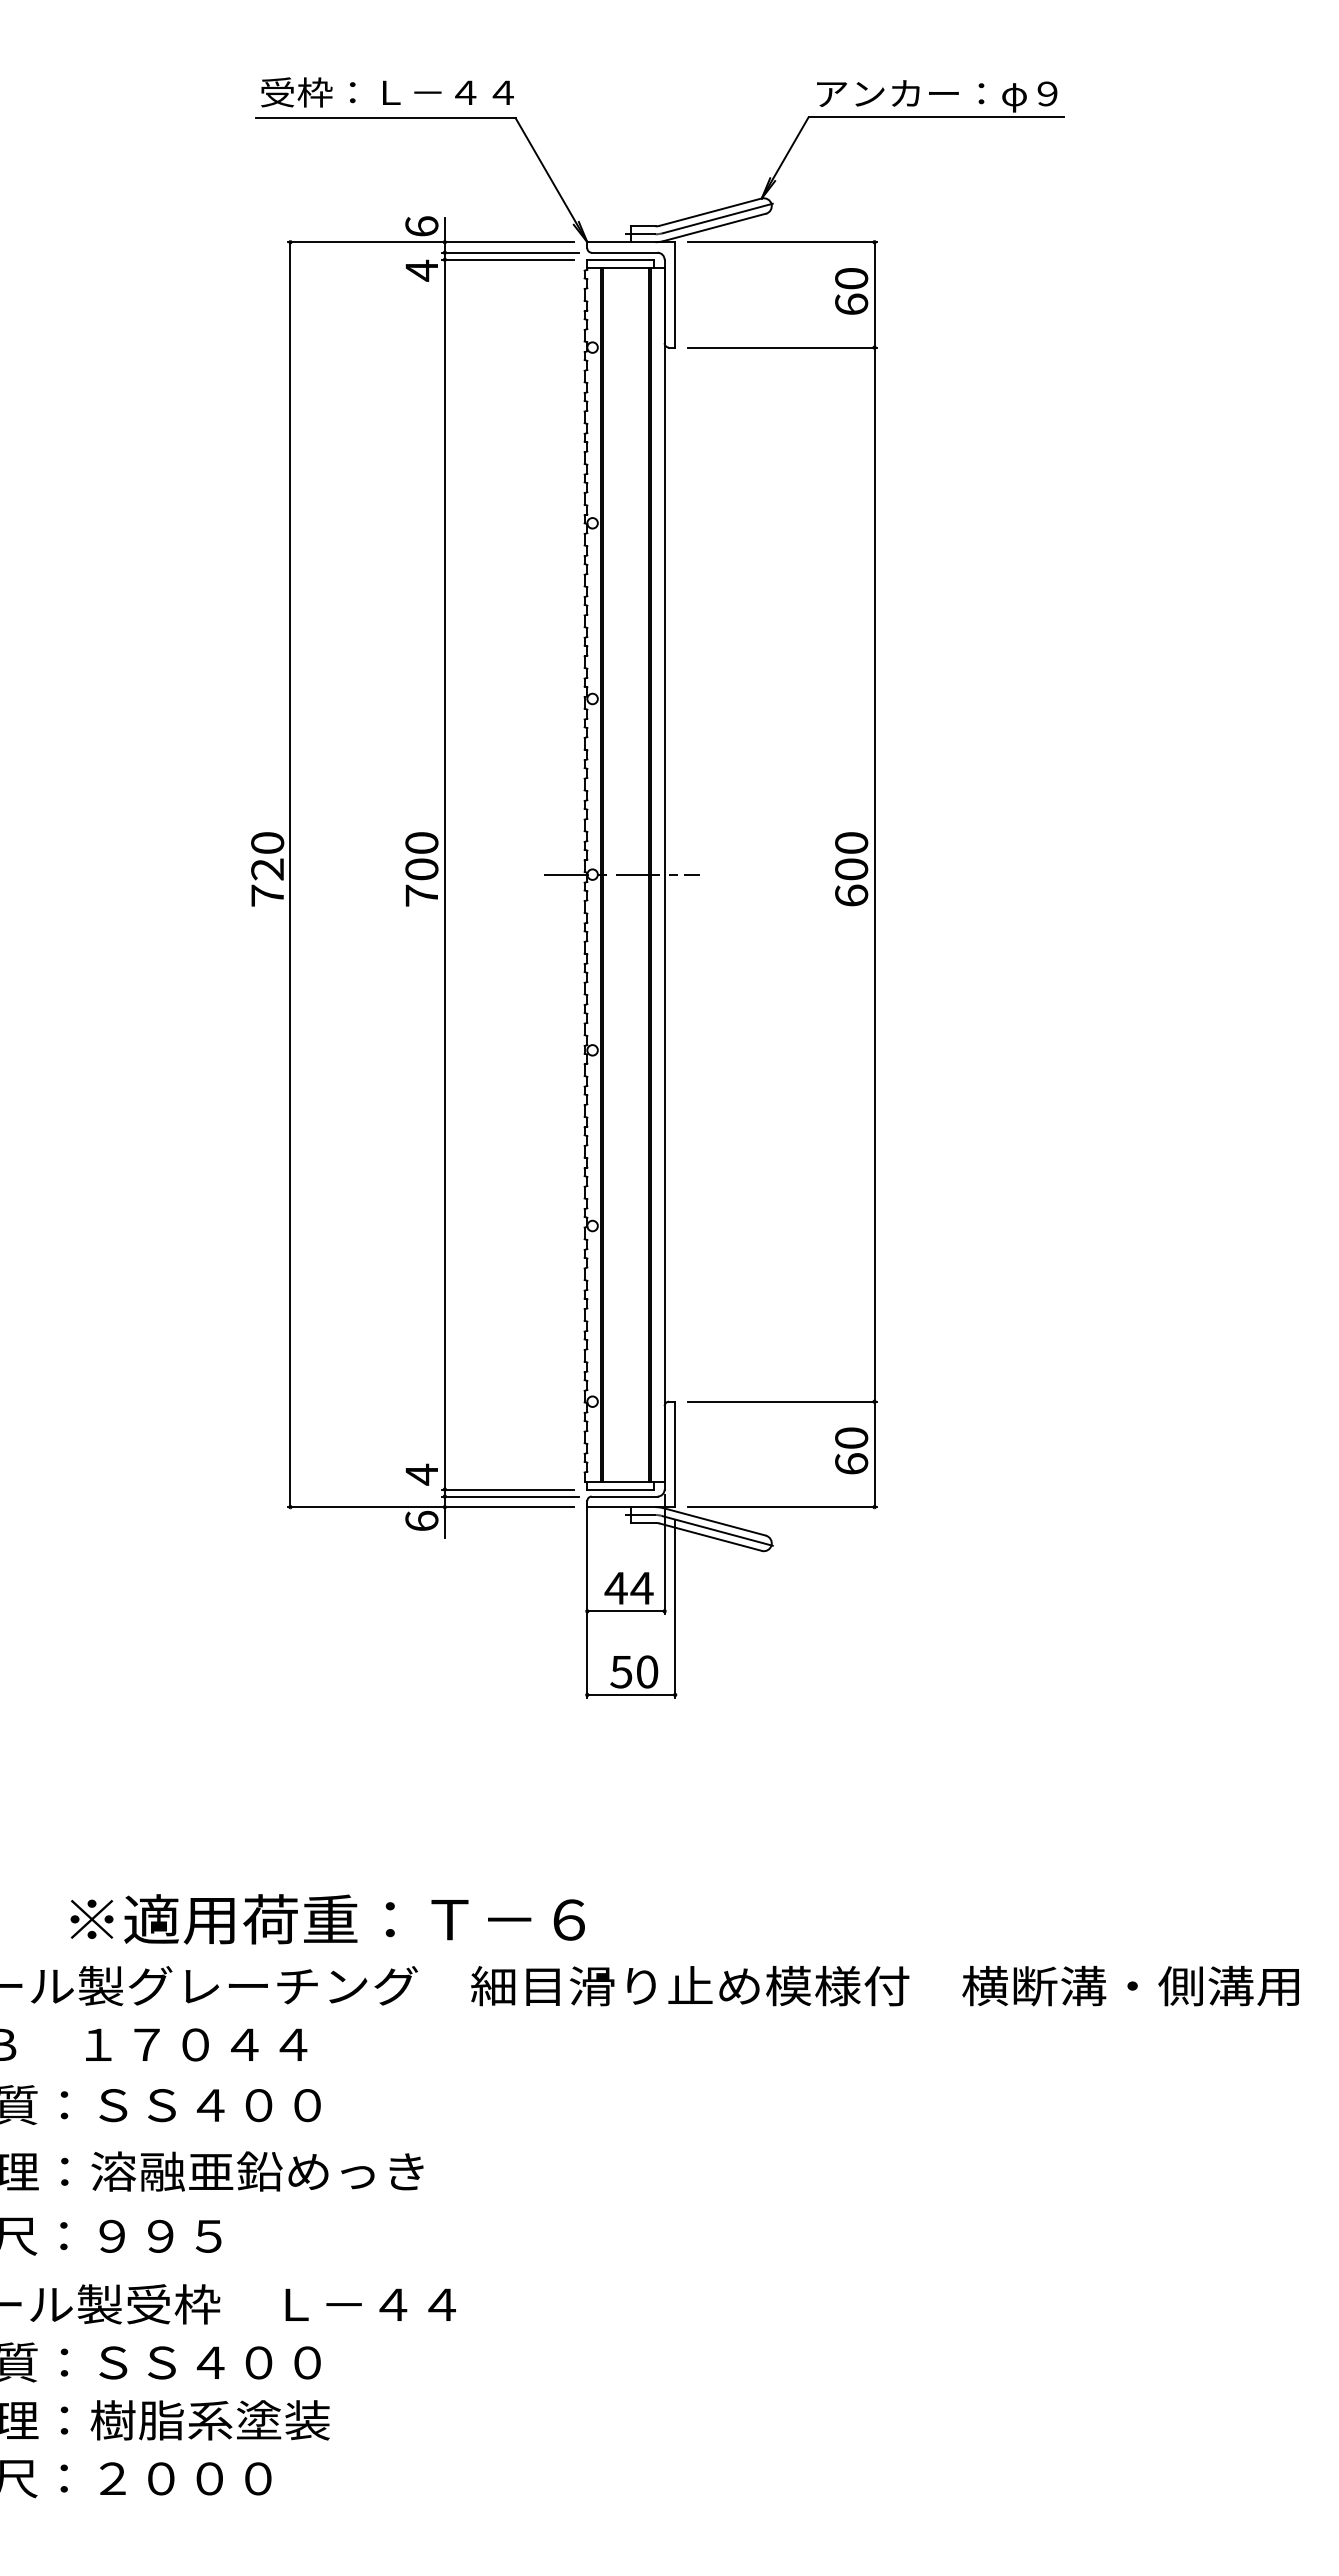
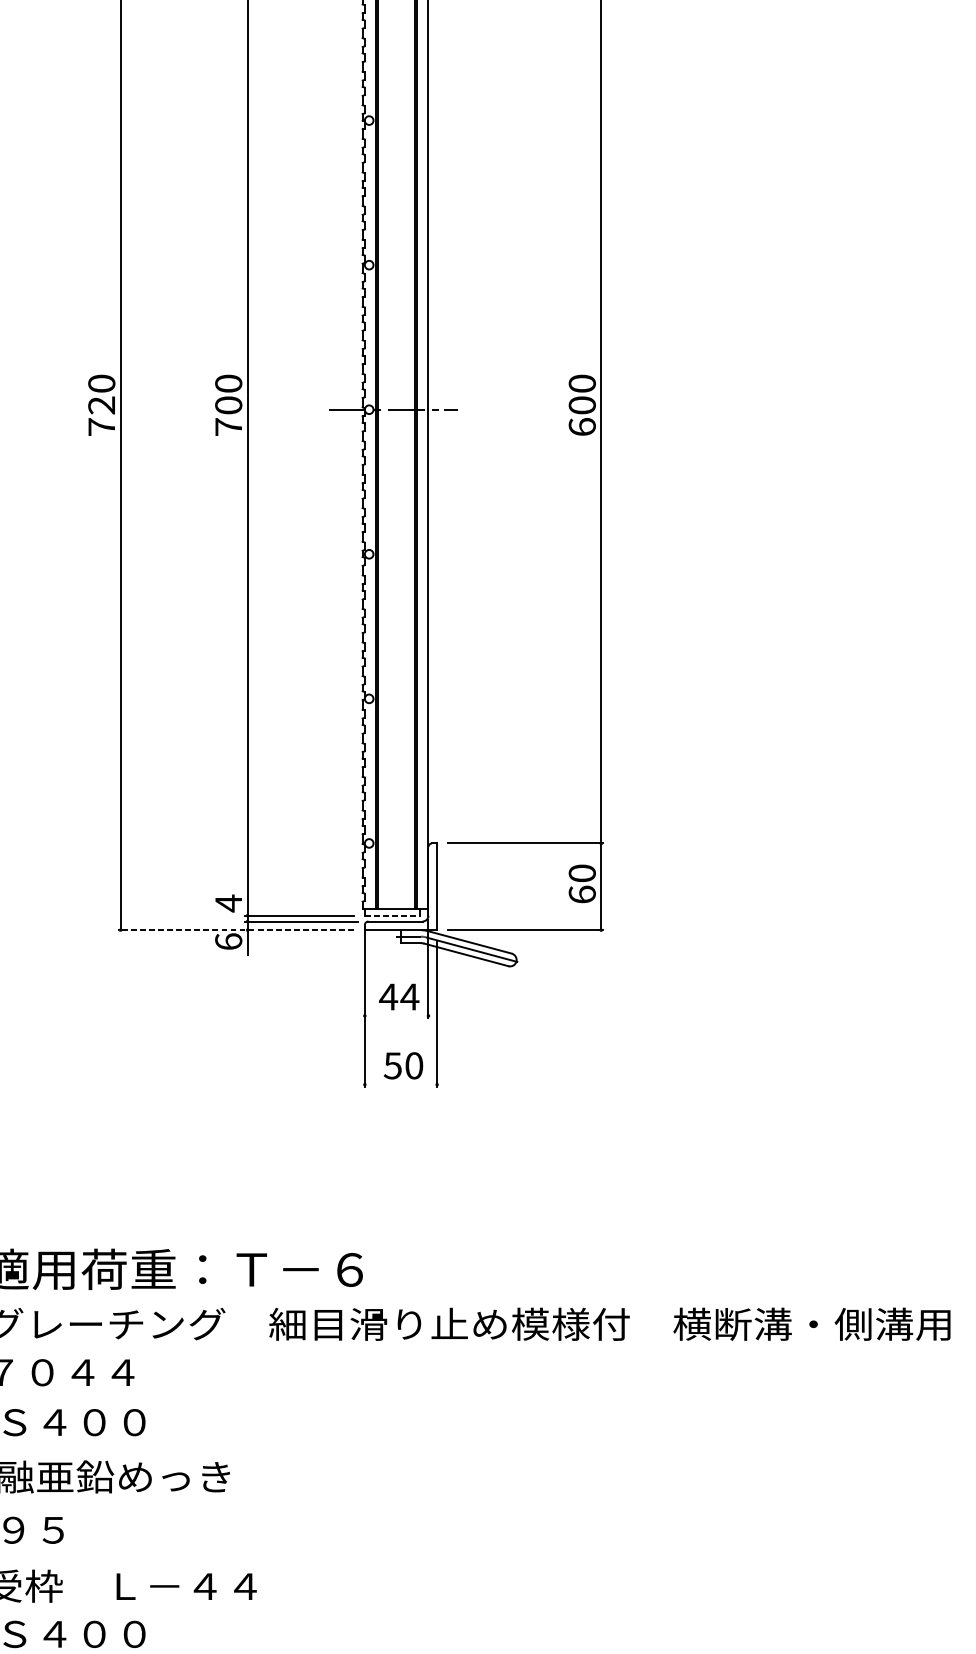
line: (621, 1489) -> (392, 915), solid -> dashed
line: (430, 1507) -> (235, 930), solid -> dashed
line: (625, 1611) -> (396, 1016), removed
line: (631, 1694) -> (401, 1084), removed

